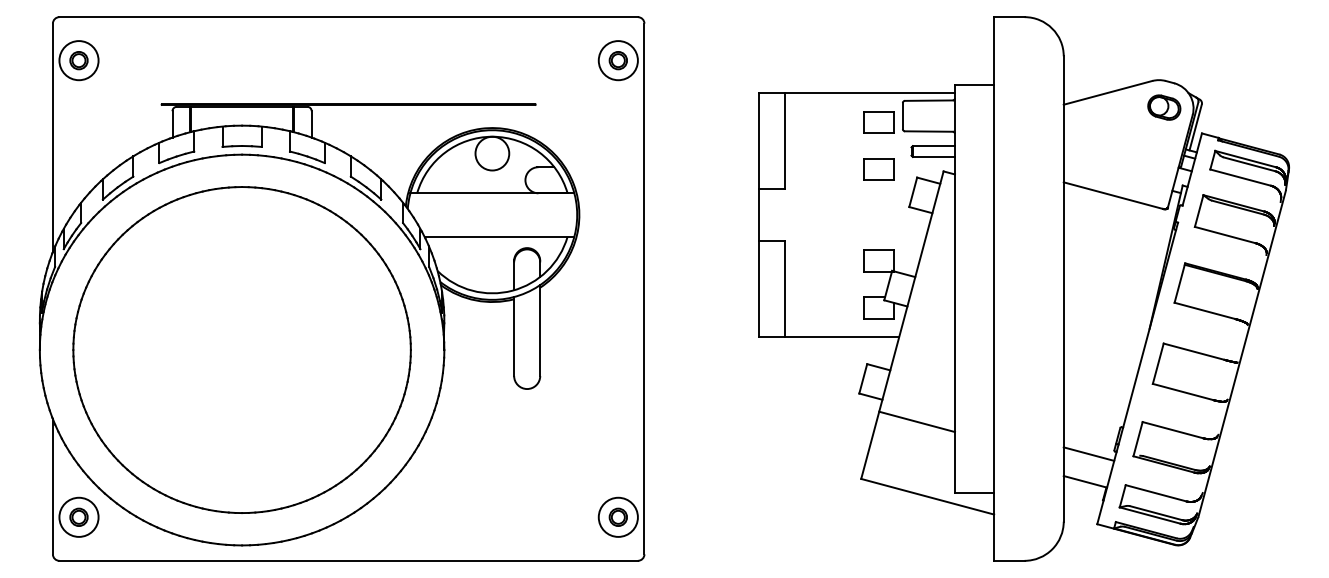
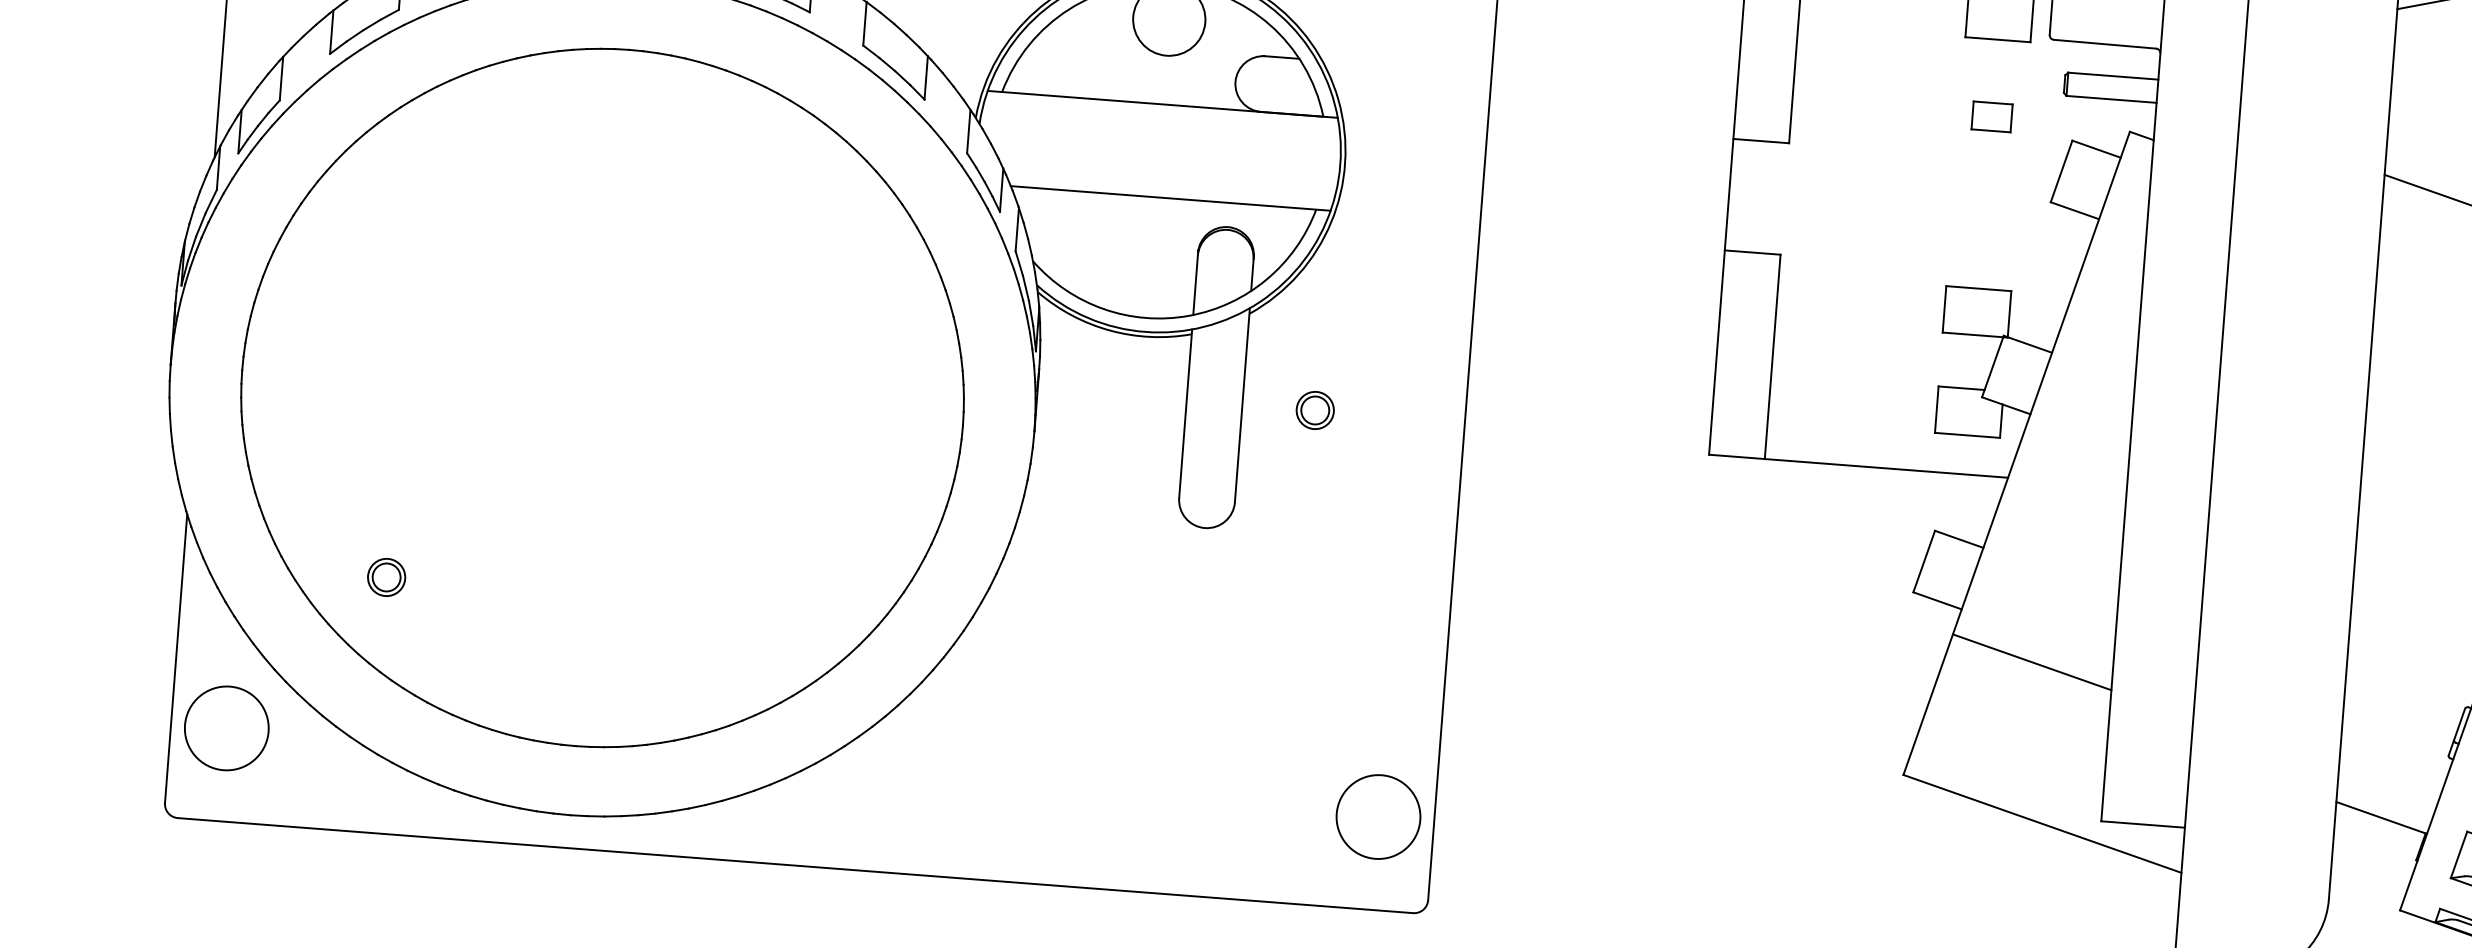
part: (878, 169) -> (1991, 117), size x0.6
line: (1088, 453) -> (2392, 757), removed
part: (78, 516) -> (385, 575), moved
part: (617, 516) -> (1313, 408), moved

